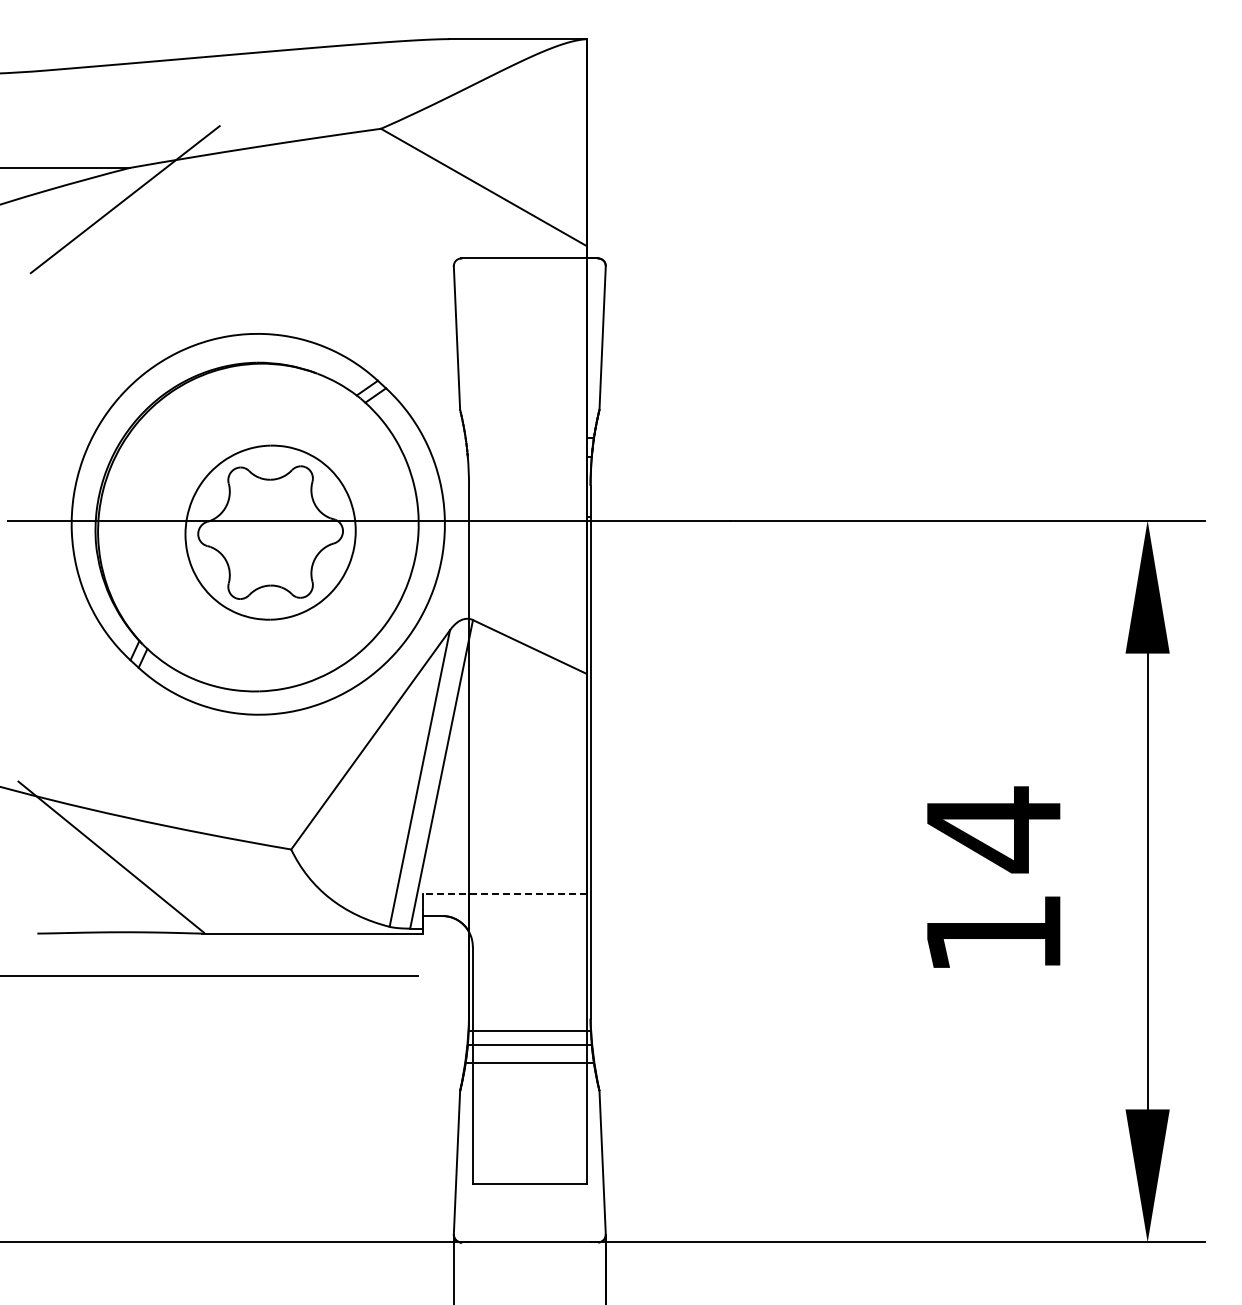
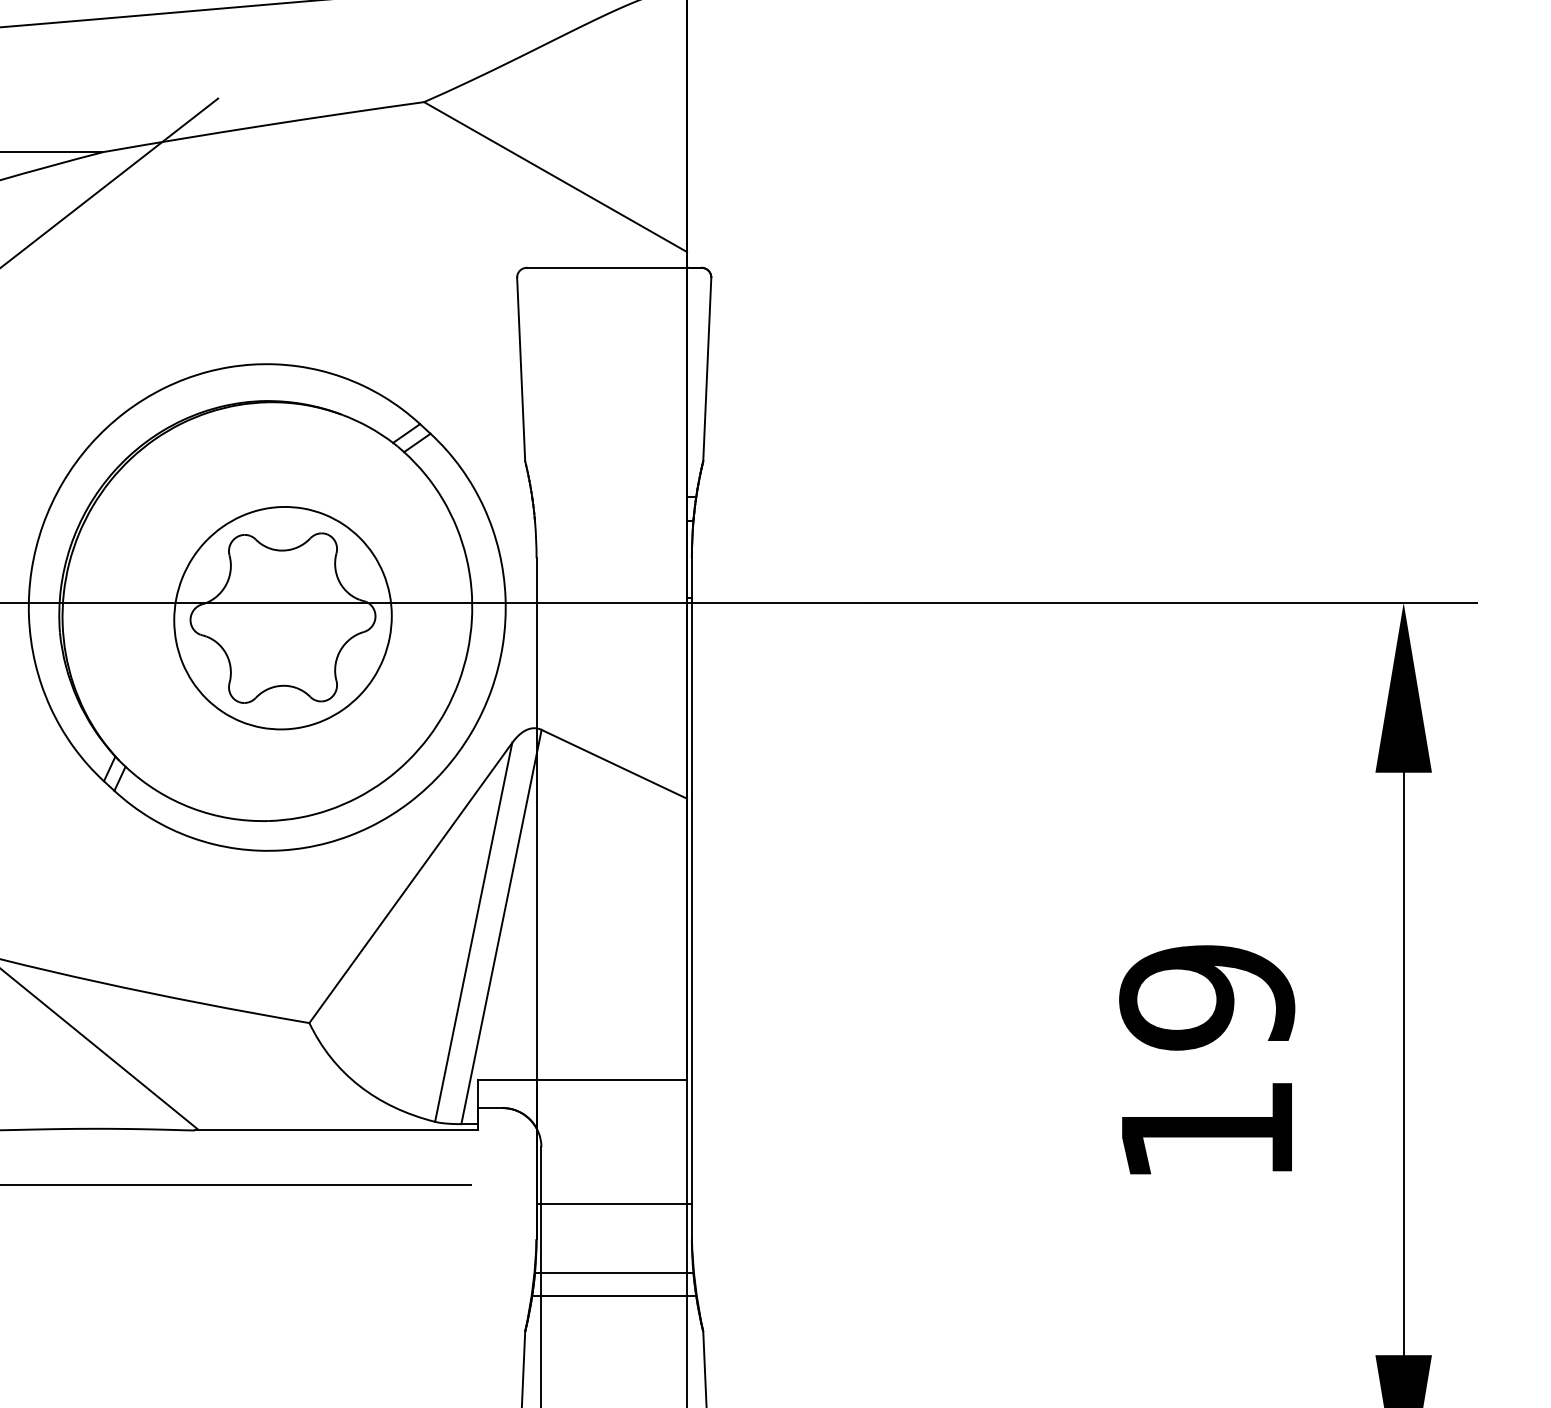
text: (993, 829) -> (1206, 997), 14 -> 19
line: (505, 893) -> (583, 1079), dashed -> solid
line: (529, 1030) -> (613, 1203), moved

